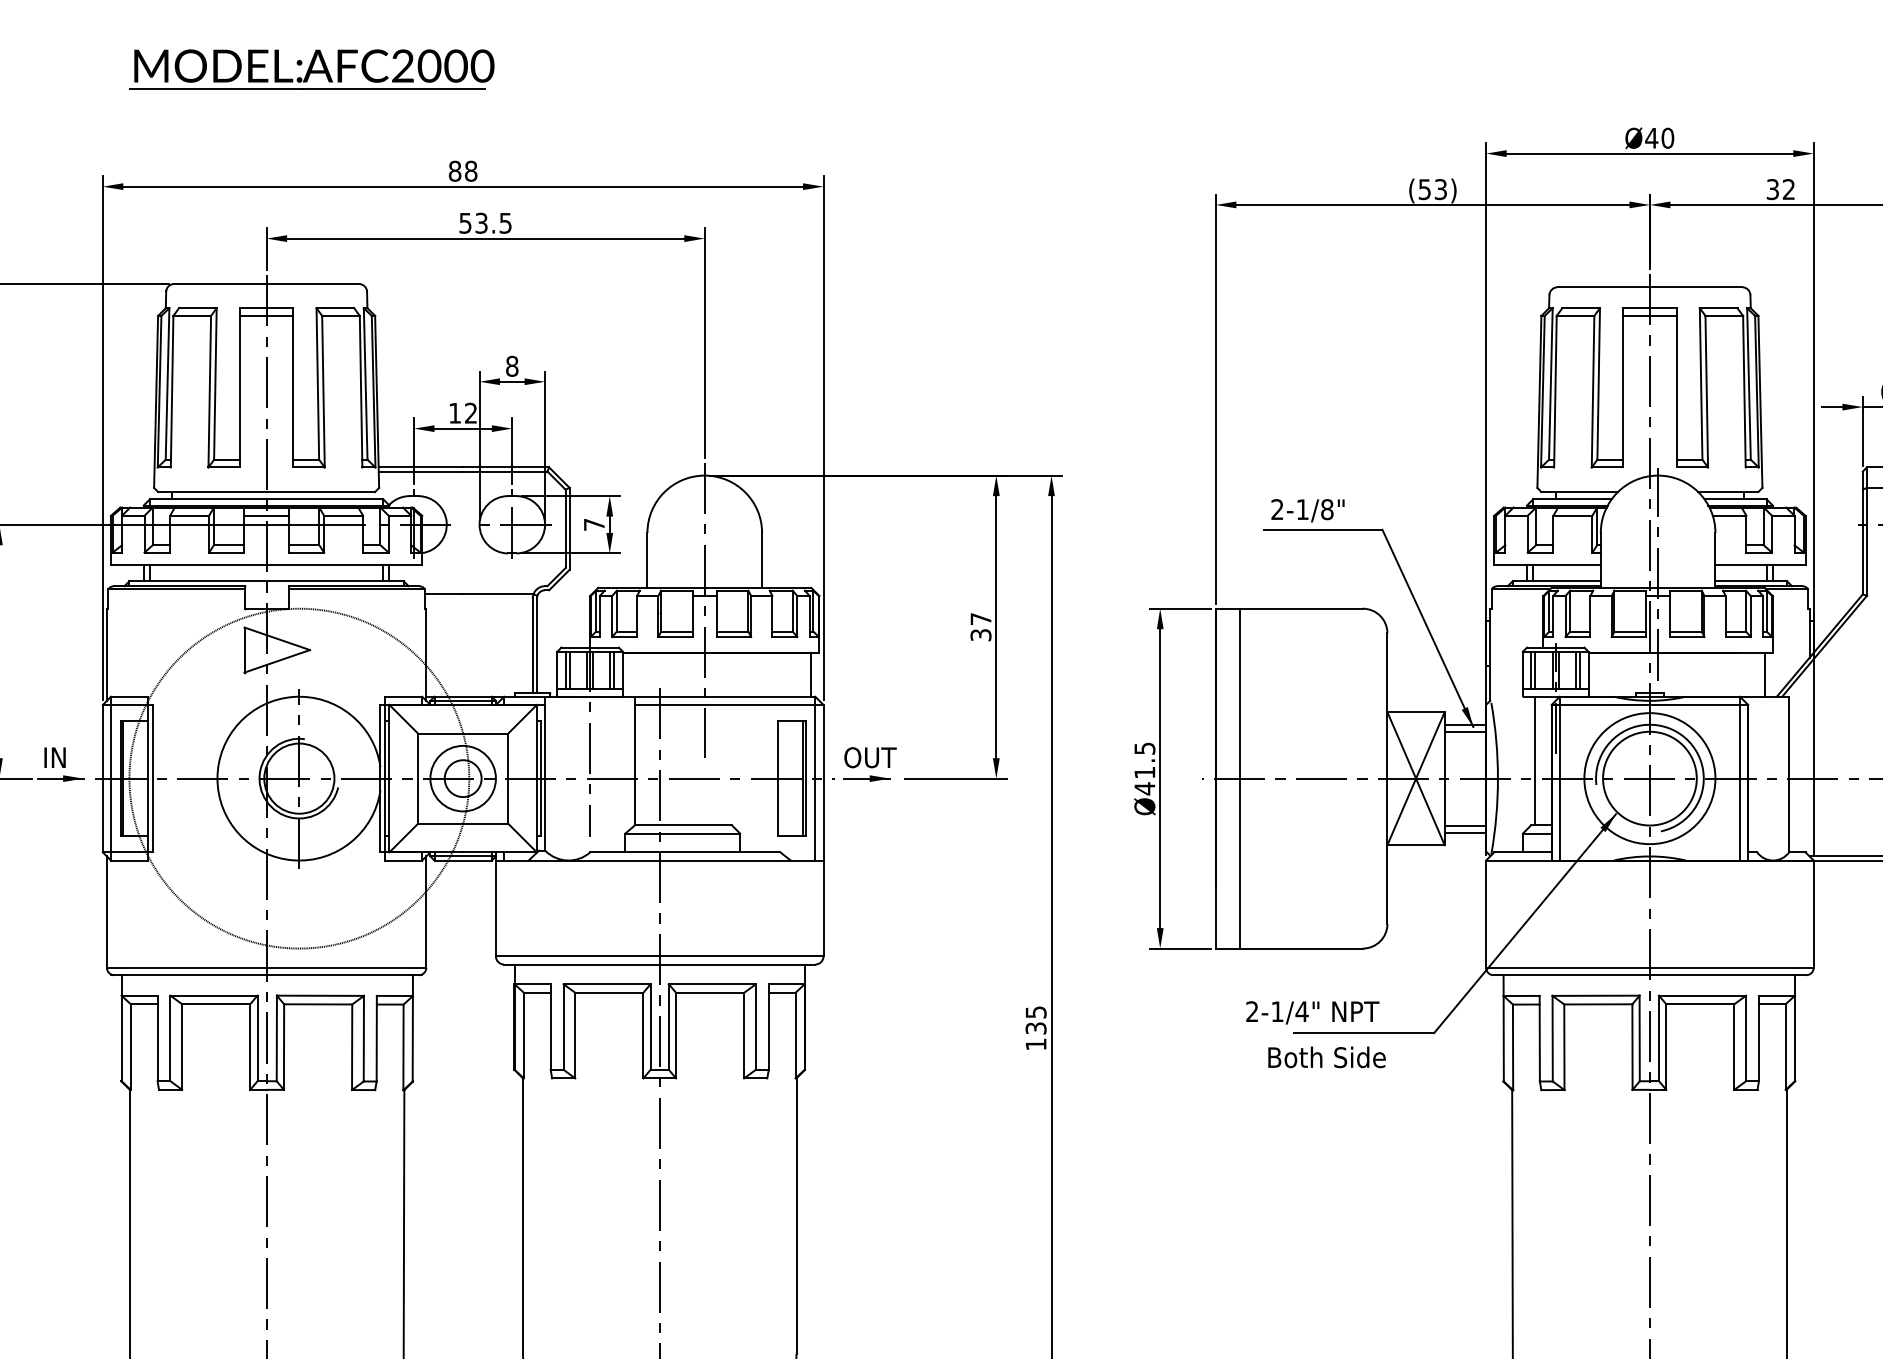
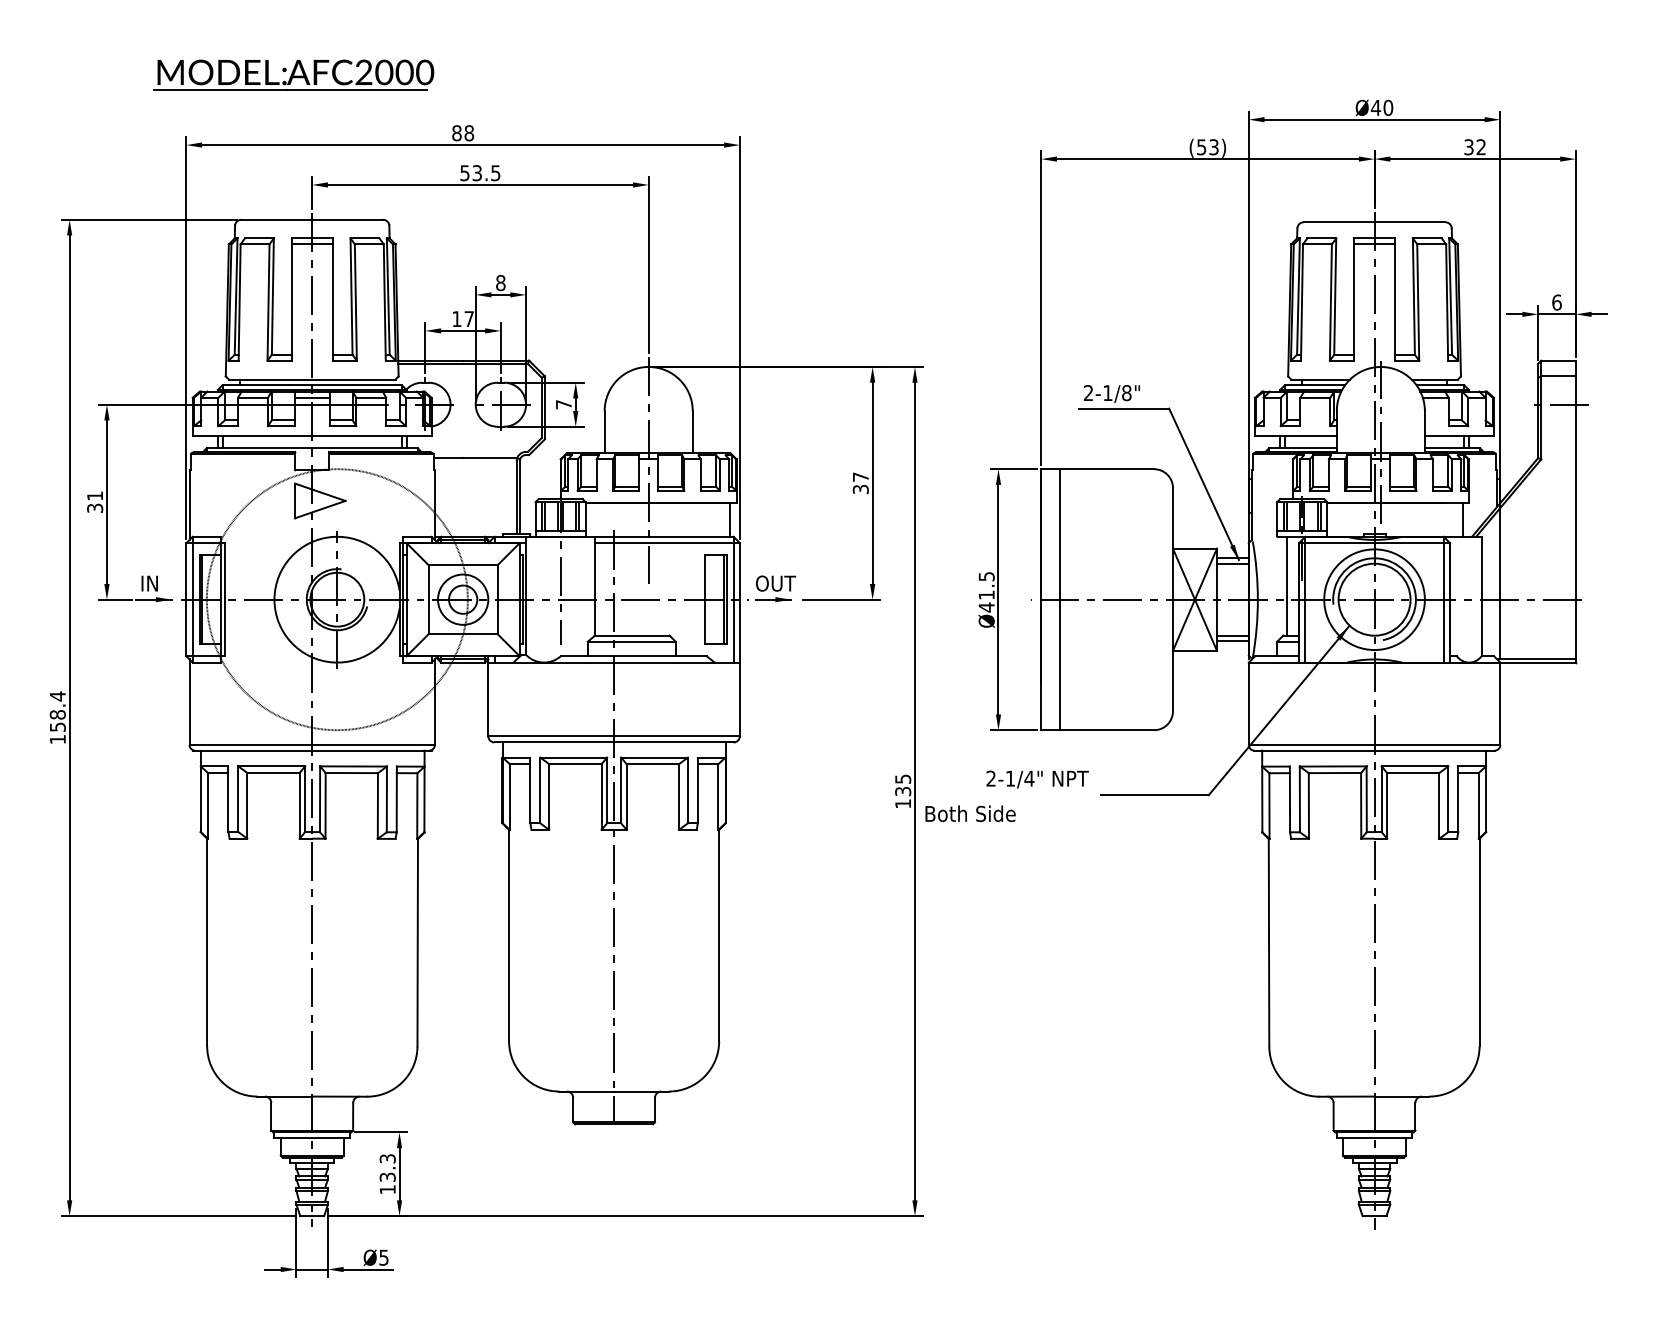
part: (311, 68) -> (293, 74), moved
text: (470, 412) -> (468, 318), 12 -> 17
text: (1312, 1012) -> (1037, 779), moved
text: (1326, 1057) -> (970, 813), moved

